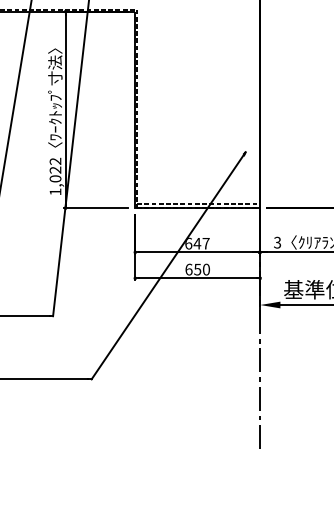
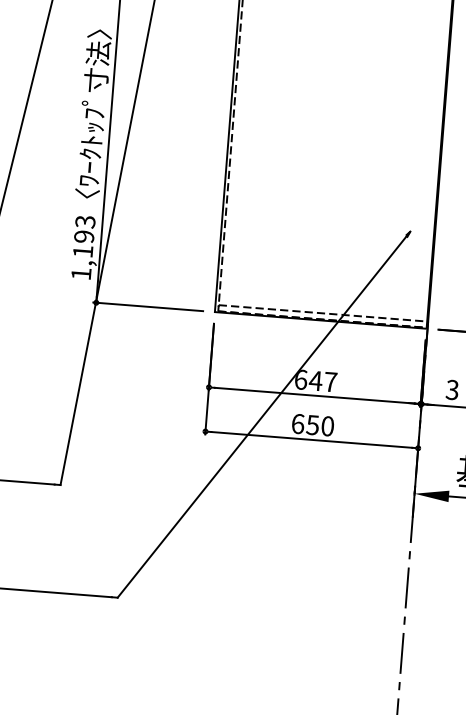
text: (55, 169) -> (84, 235), 1,022 -> 1,193

